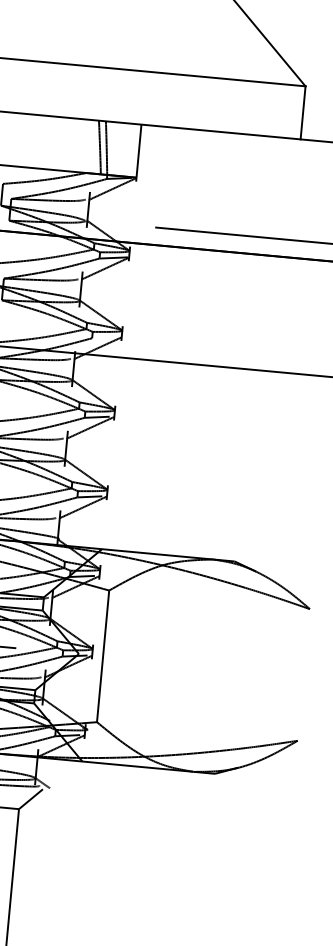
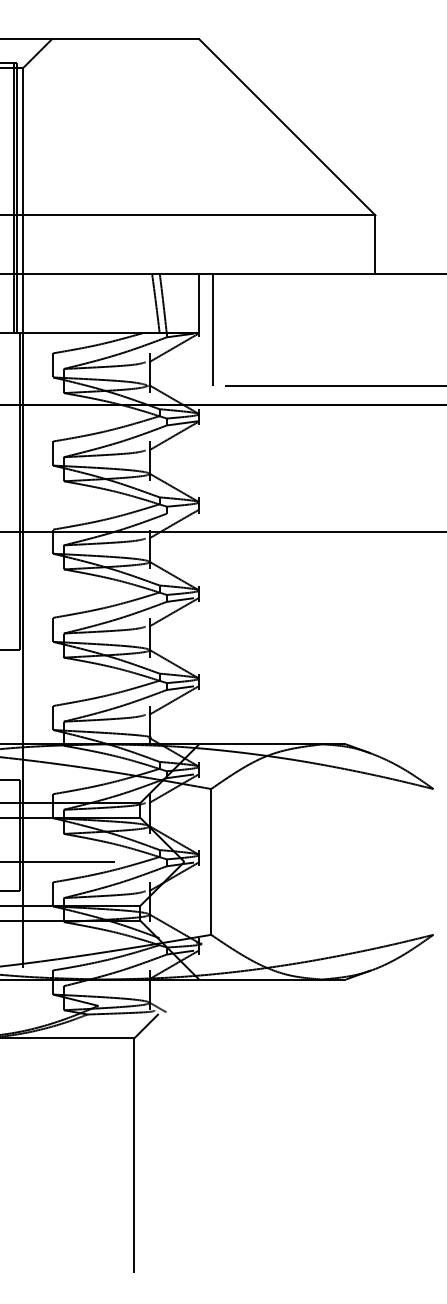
line: (149, 175) -> (213, 329), added

